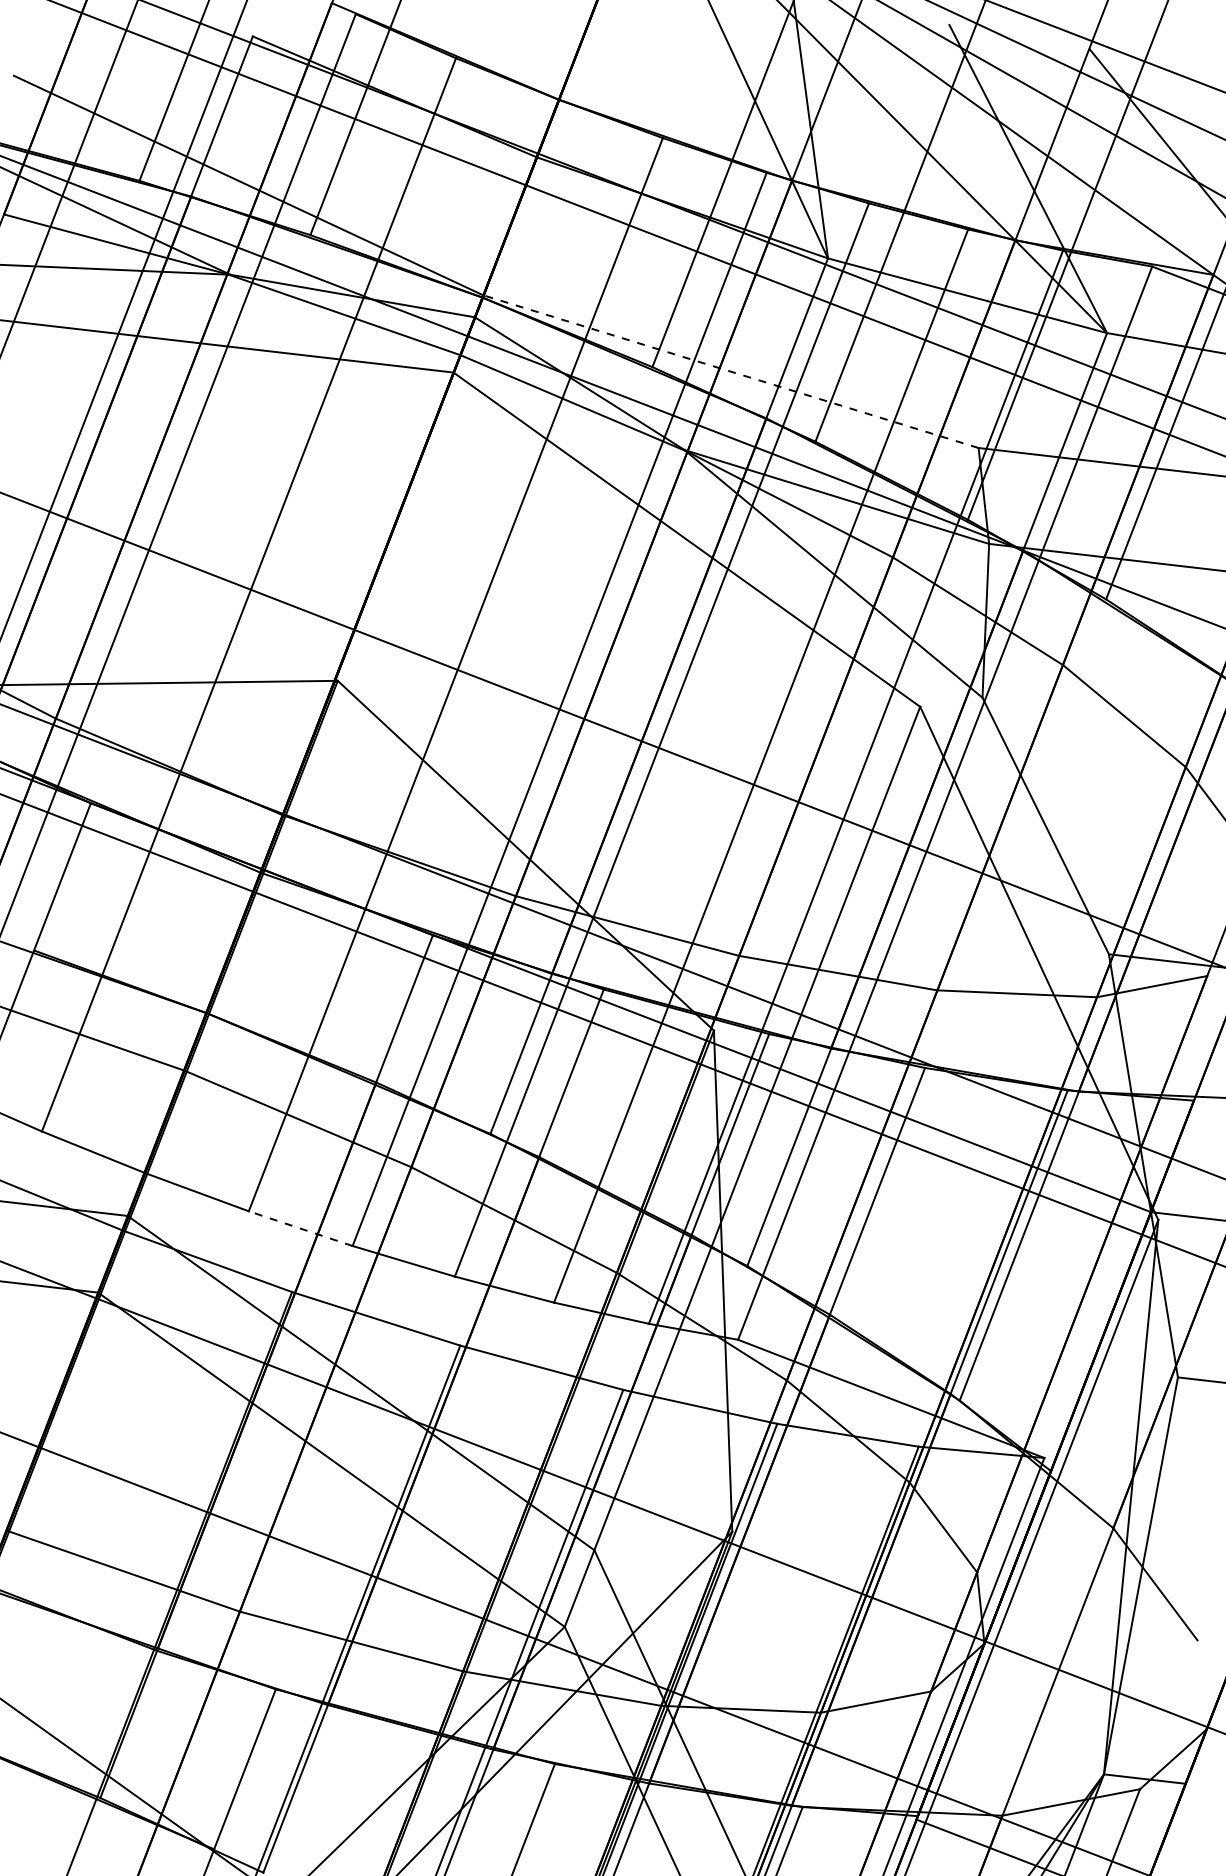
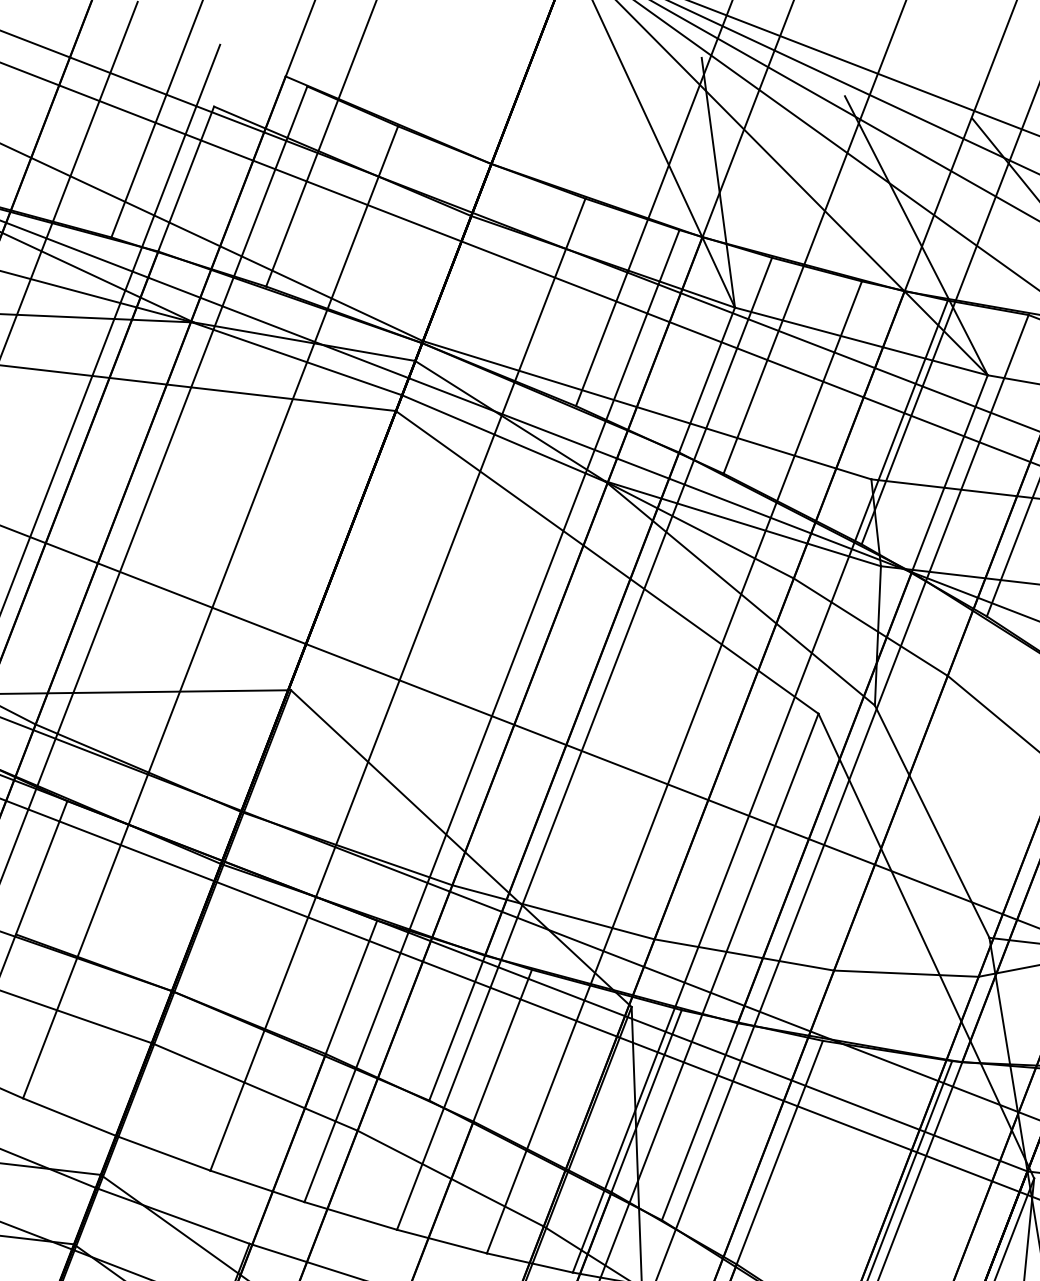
line: (730, 371) -> (646, 410), dashed -> solid
line: (300, 1228) -> (257, 1186), dashed -> solid

